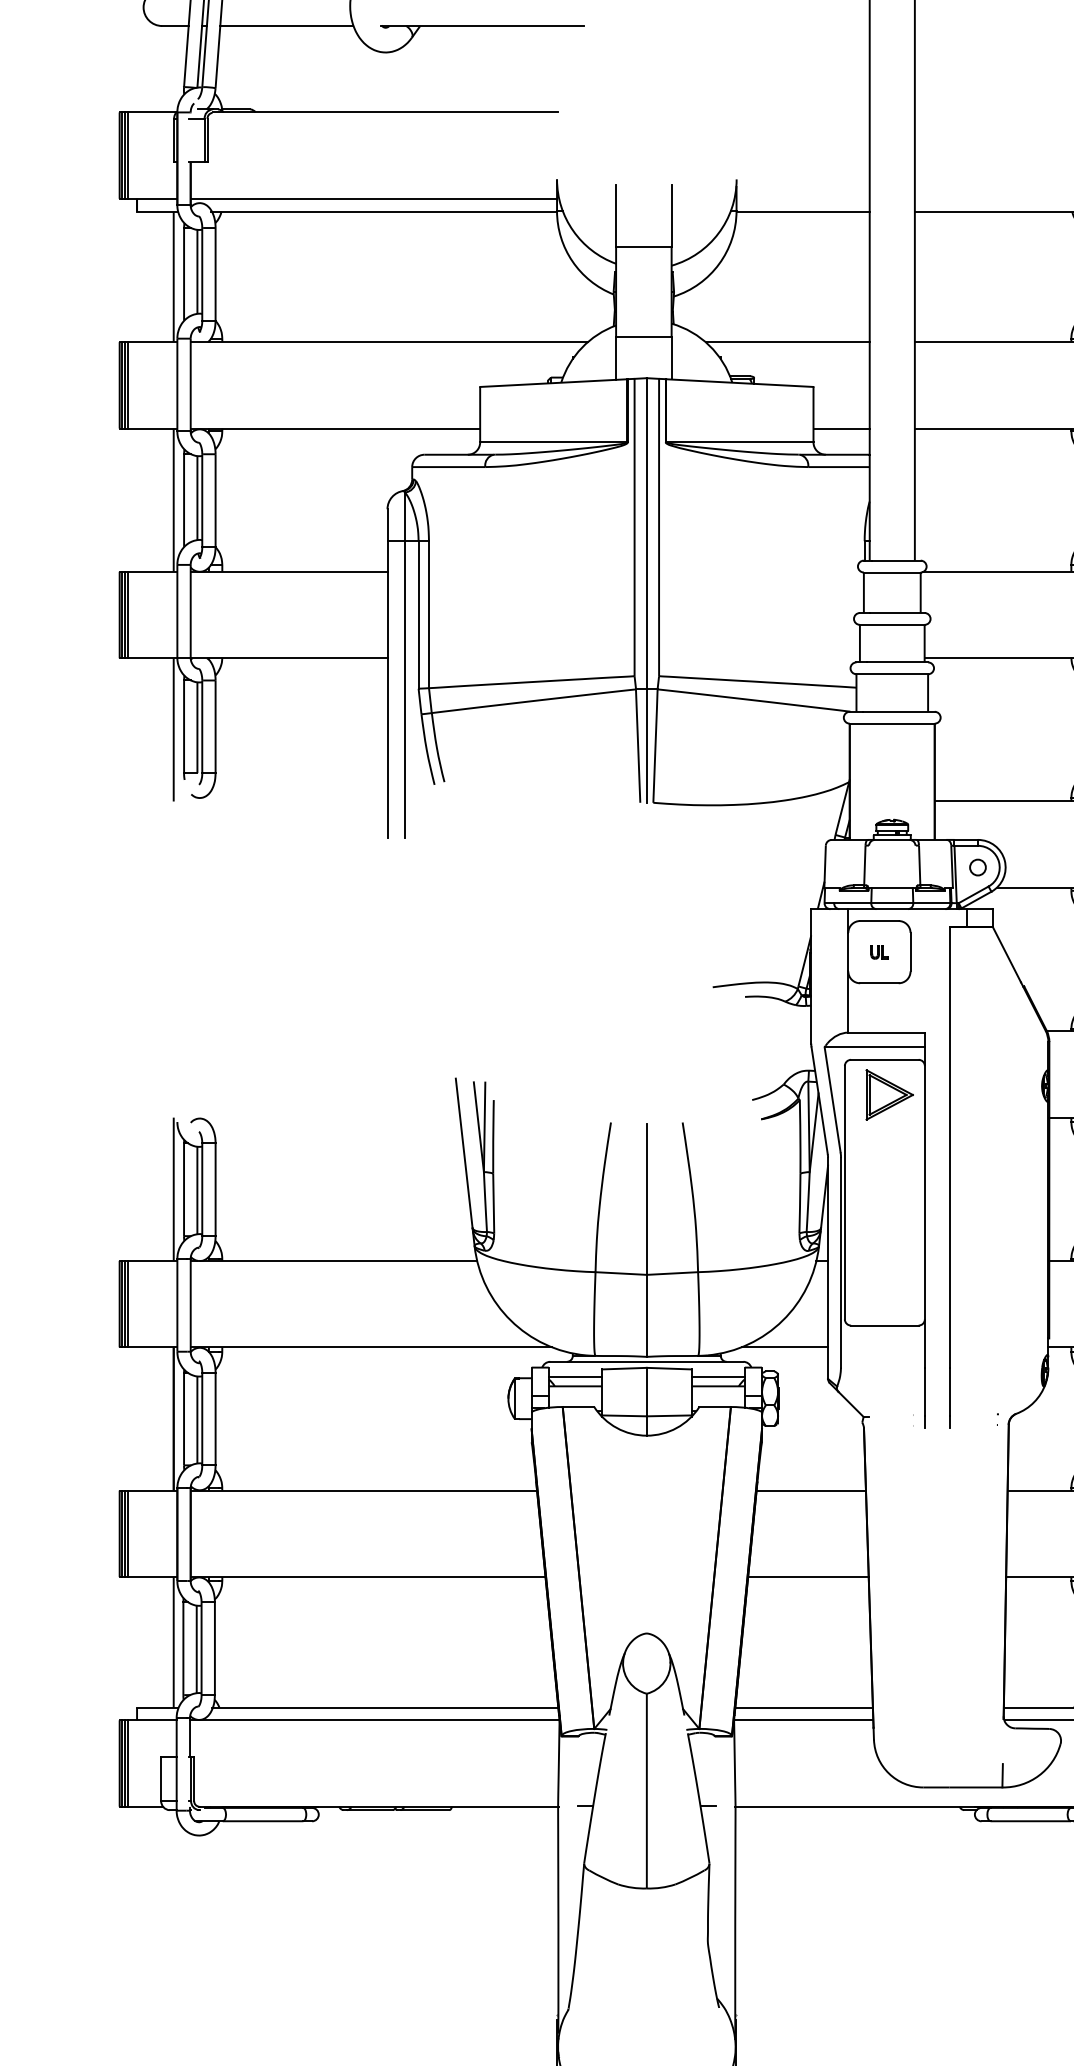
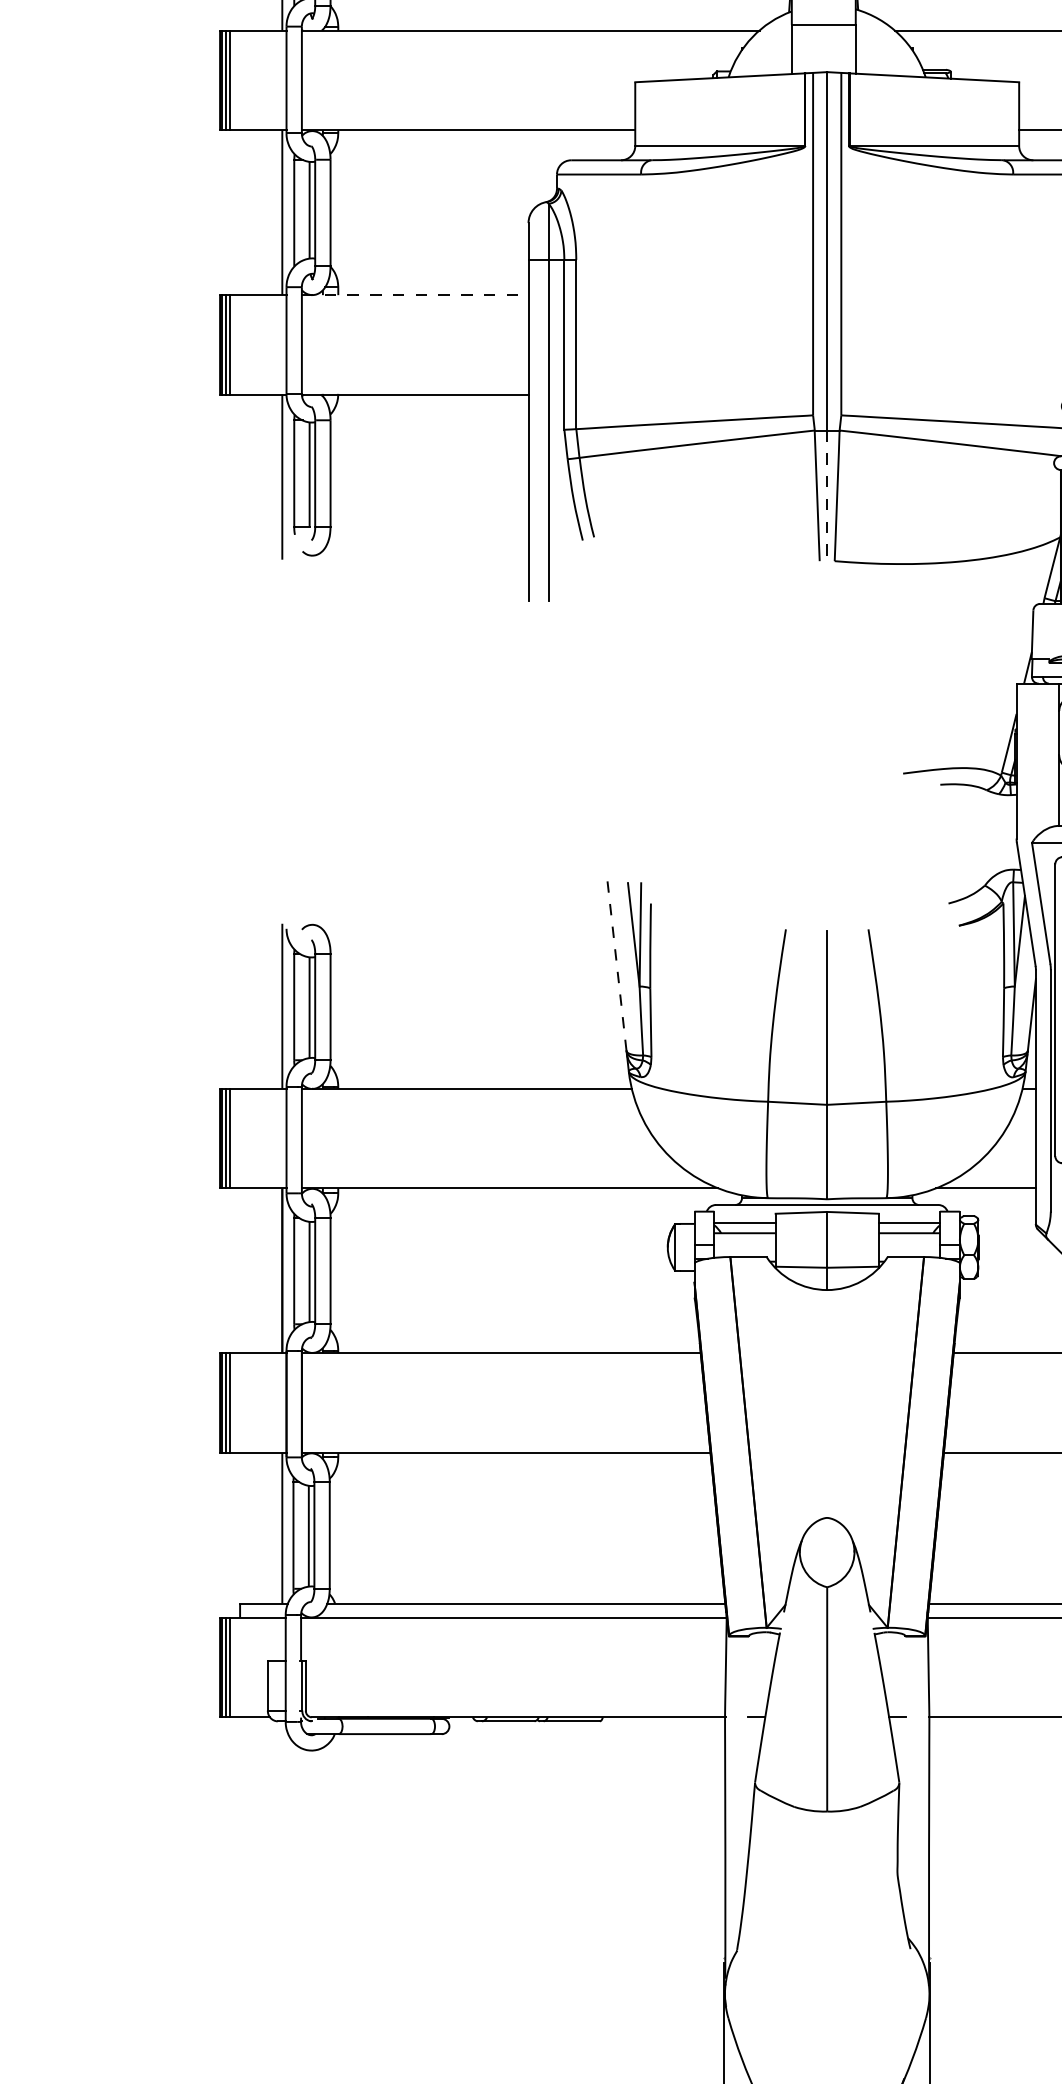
line: (289, 571) -> (415, 294), solid -> dashed
line: (646, 746) -> (826, 496), solid -> dashed
line: (464, 1152) -> (617, 963), solid -> dashed

